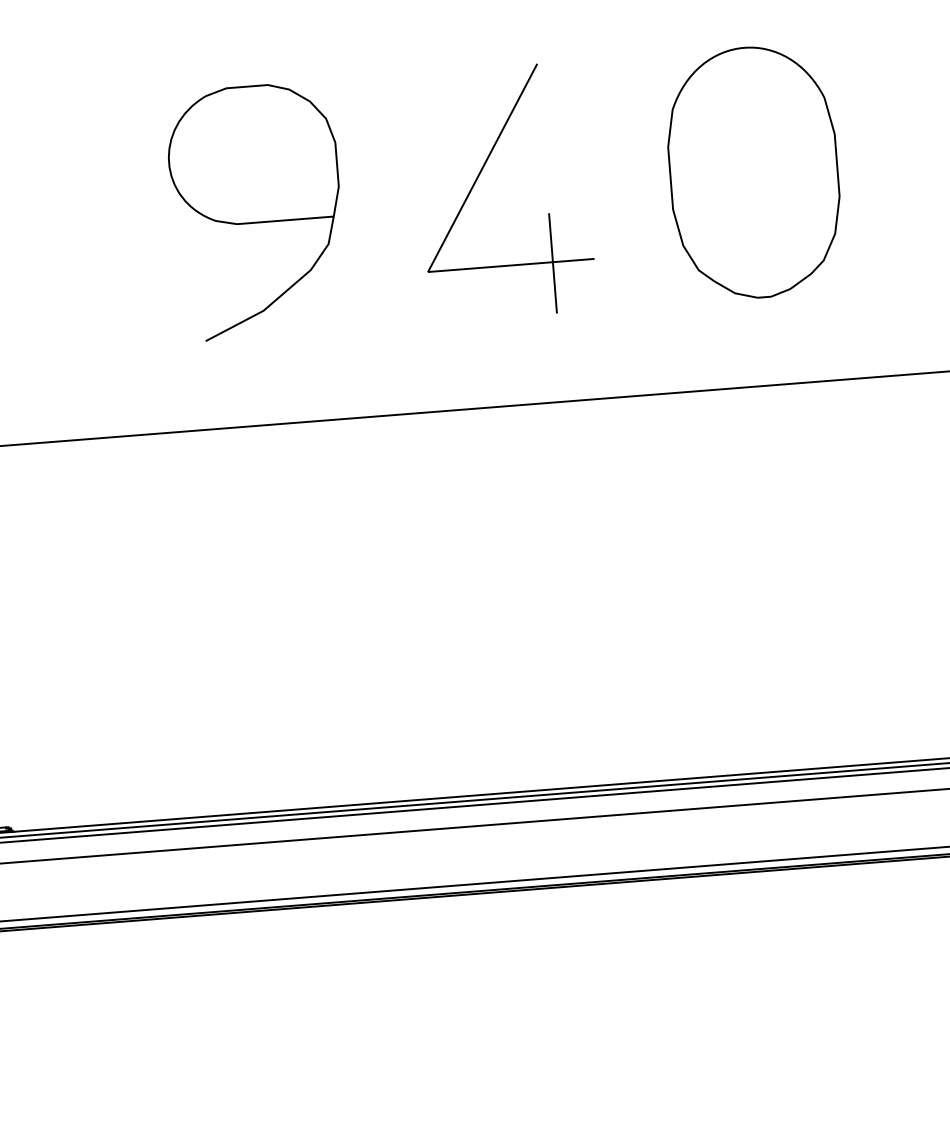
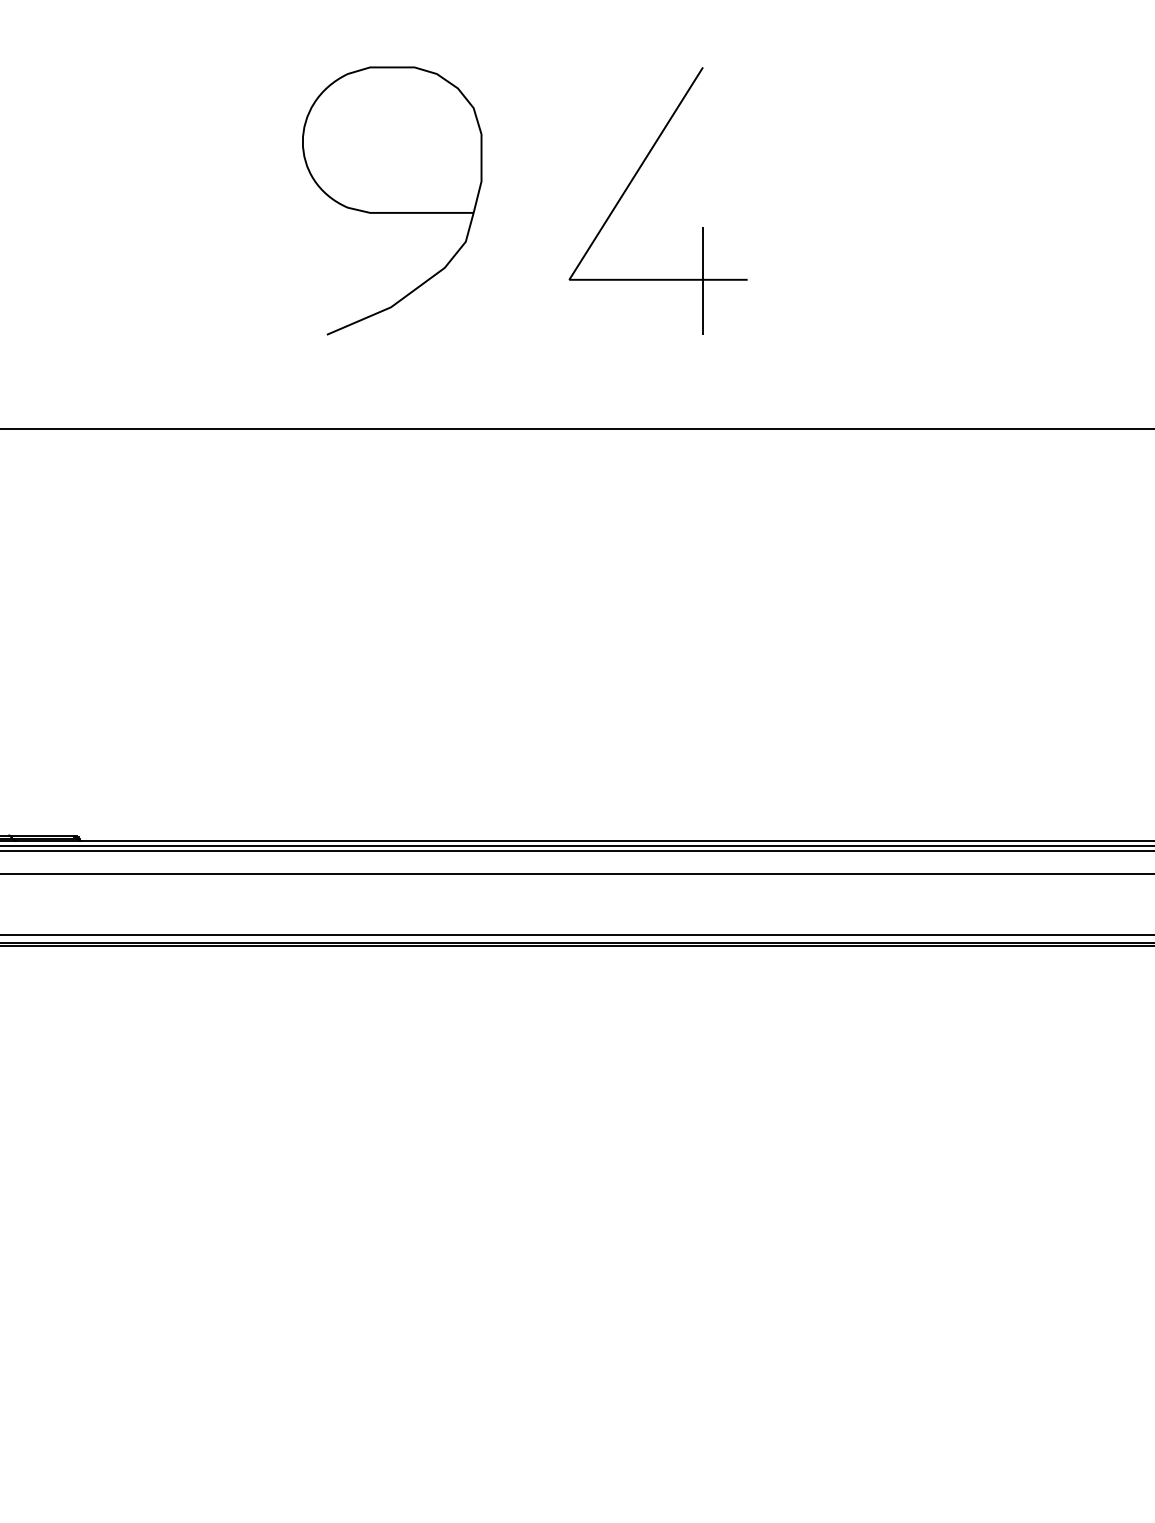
part: (753, 171) -> (924, 200), removed

